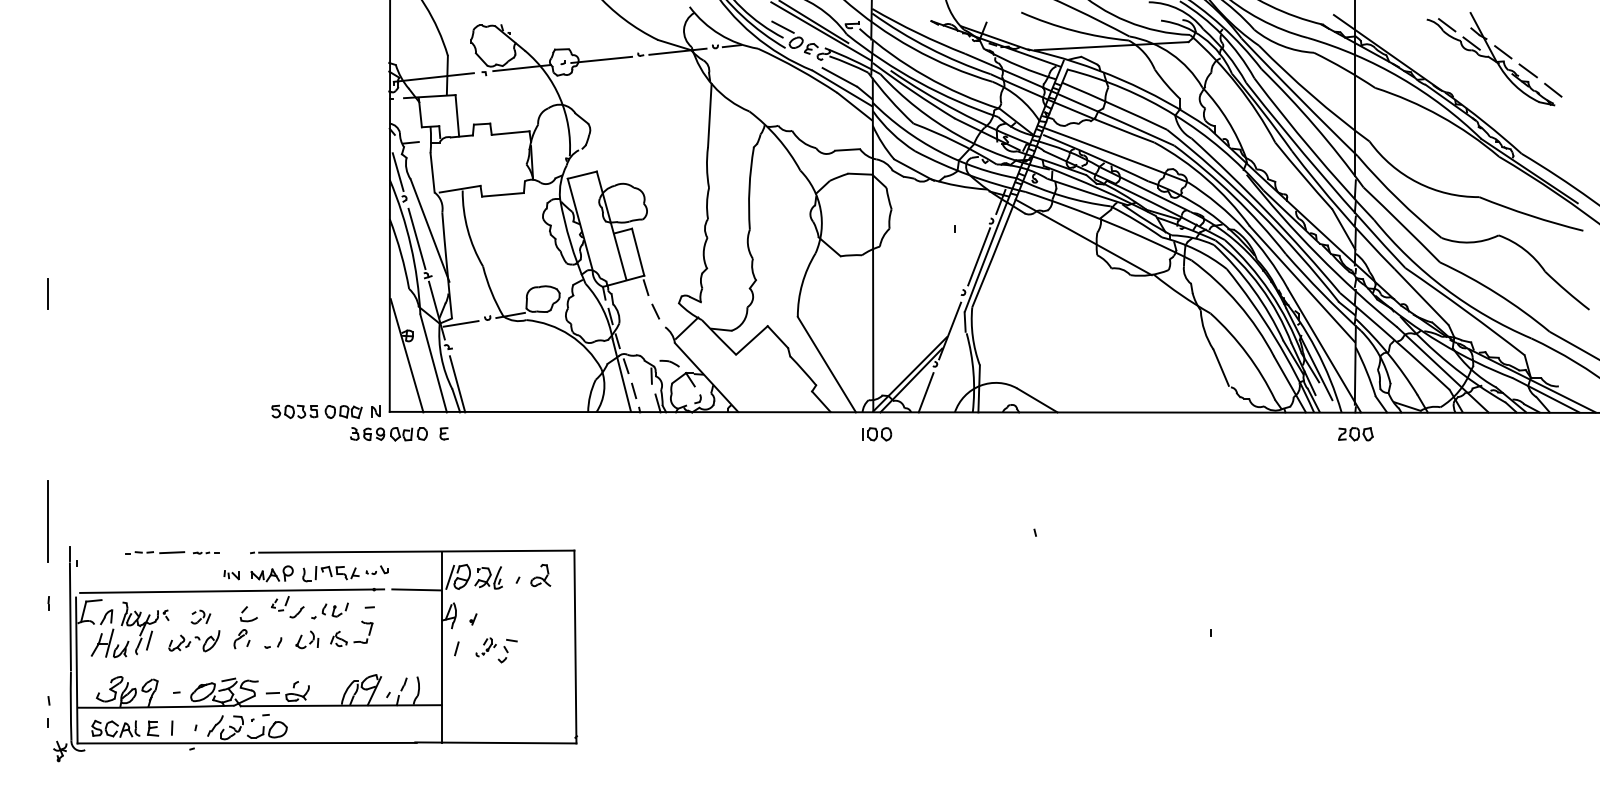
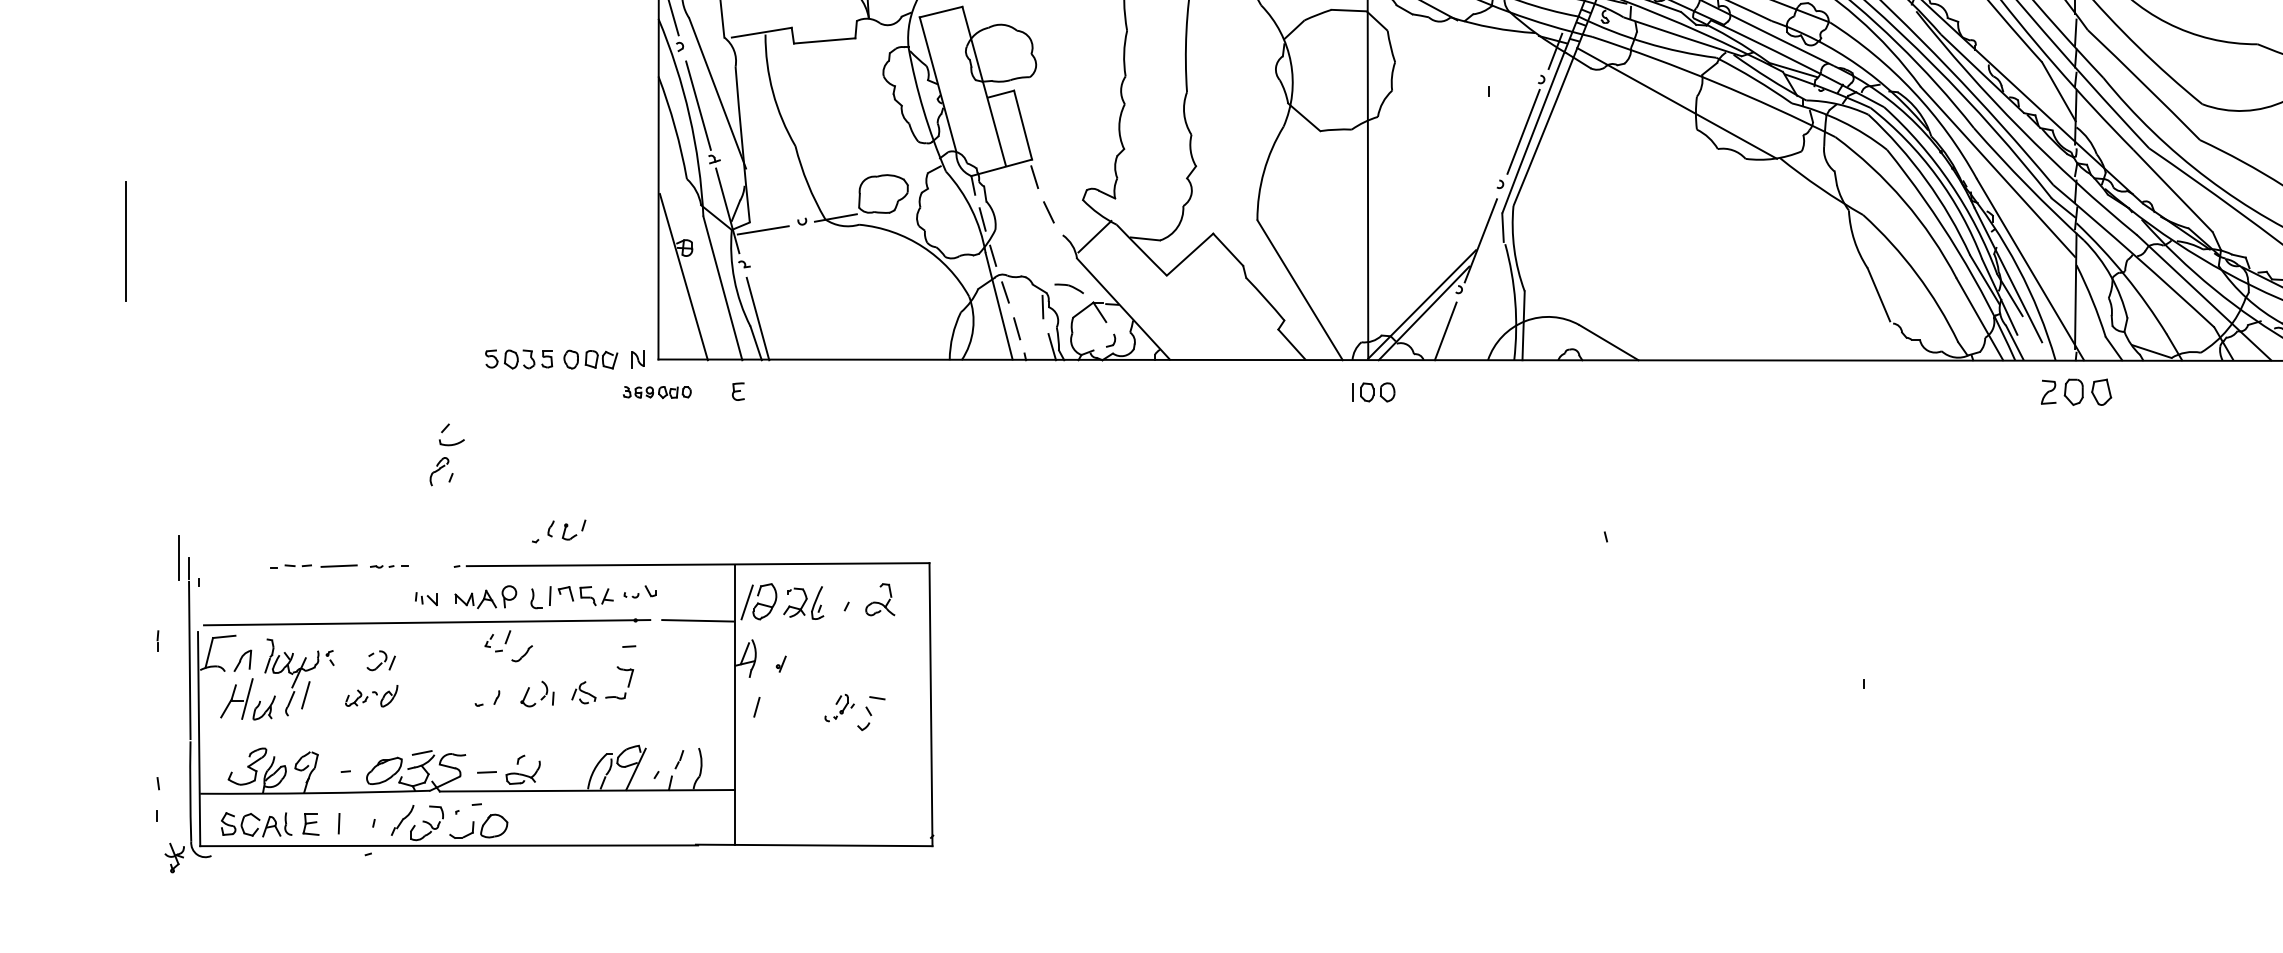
line: (47, 293) -> (178, 557), moved
part: (388, 434) -> (656, 392), size x0.6
part: (1355, 434) -> (2075, 392), size x1.4
line: (47, 521) -> (125, 241), moved
part: (329, 610) -> (558, 530), moved
part: (245, 627) -> (446, 454), moved
part: (194, 641) -> (371, 696), size x0.7
part: (496, 650) -> (854, 712), moved

